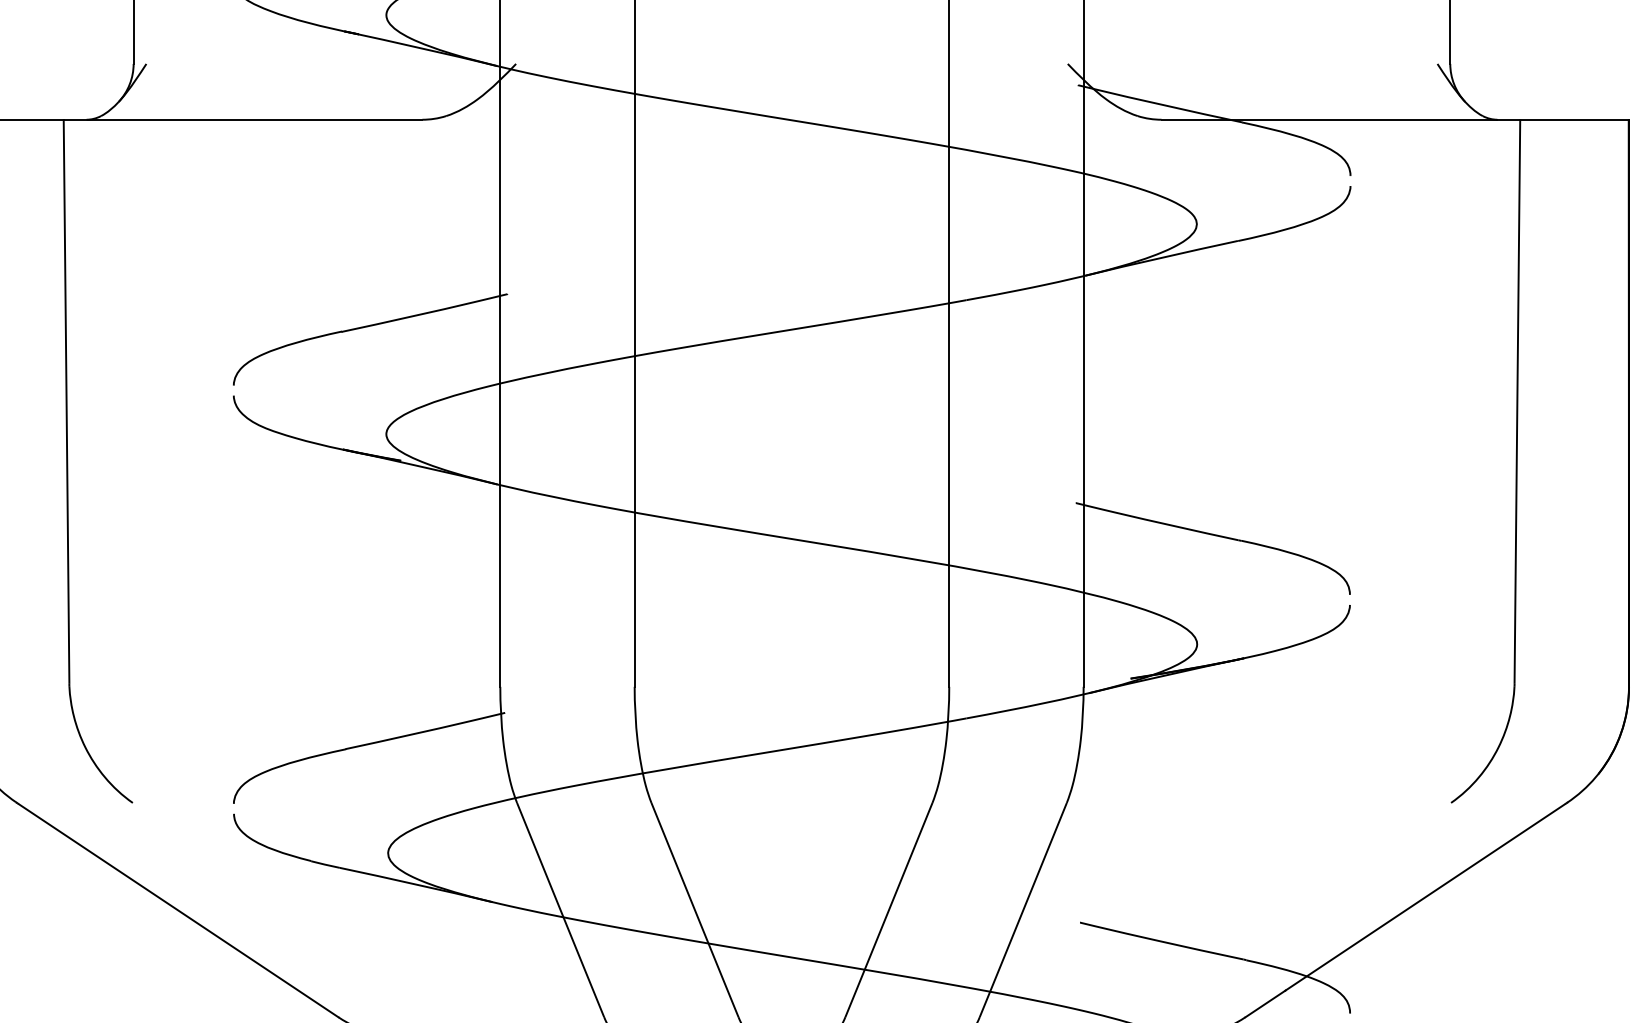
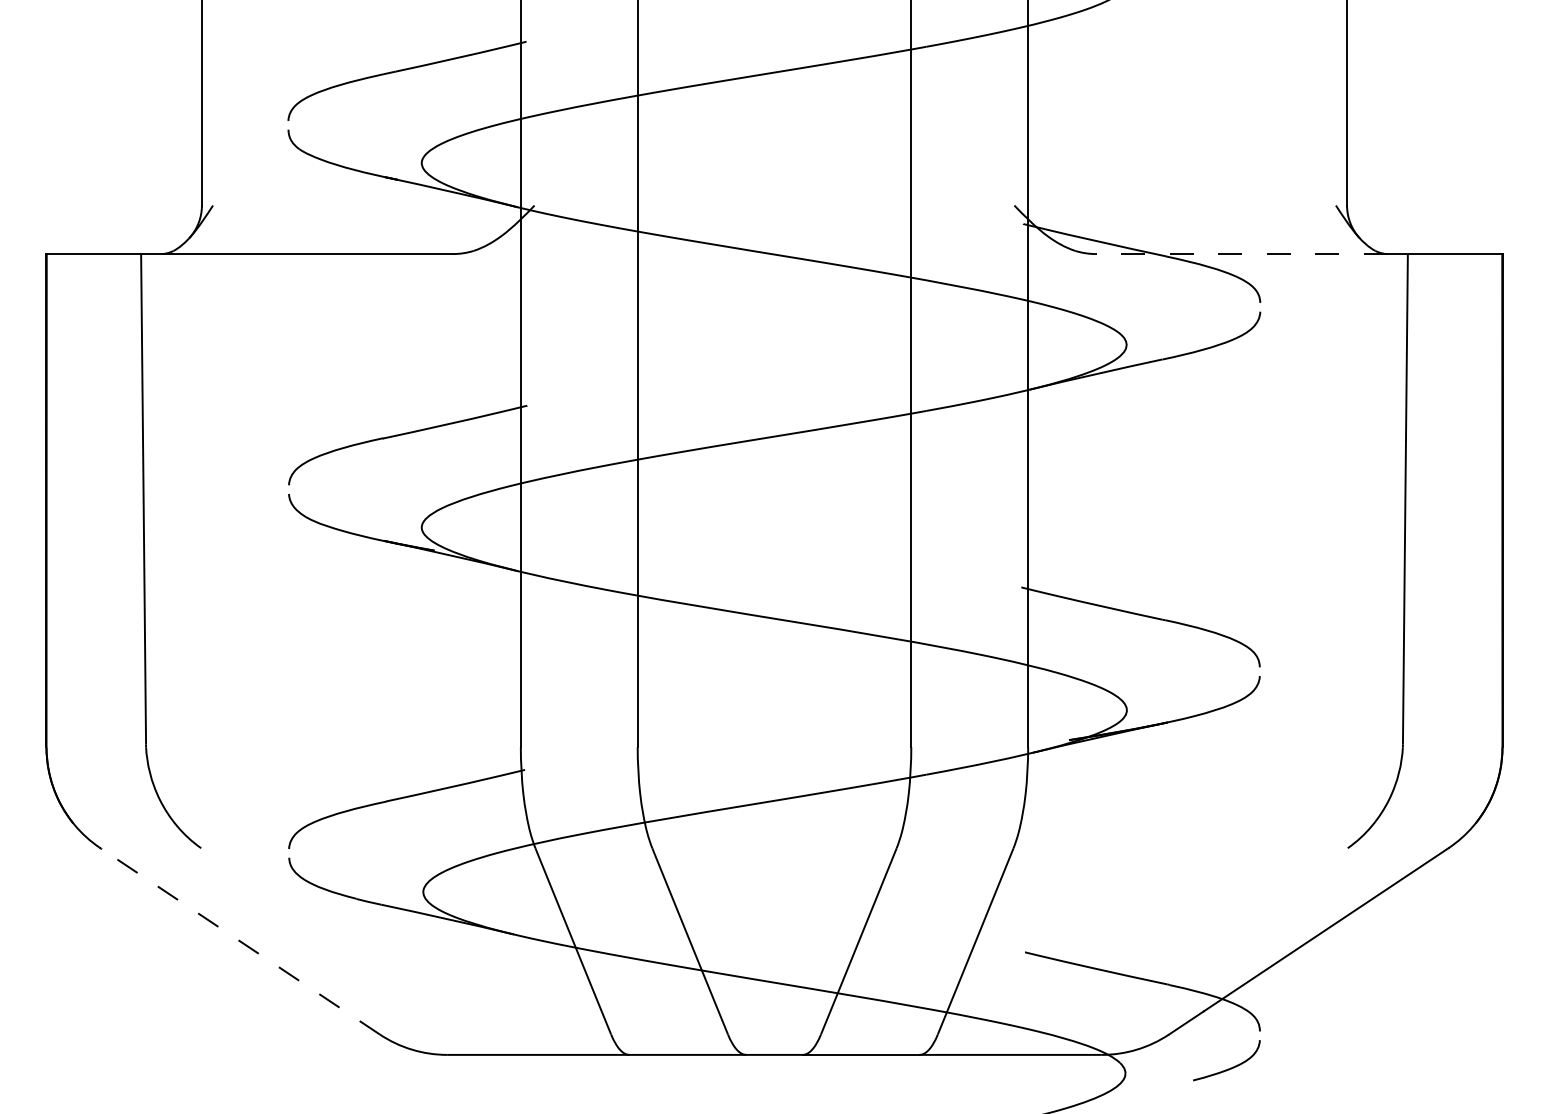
line: (1328, 120) -> (1241, 254), solid -> dashed
line: (177, 910) -> (240, 941), solid -> dashed

